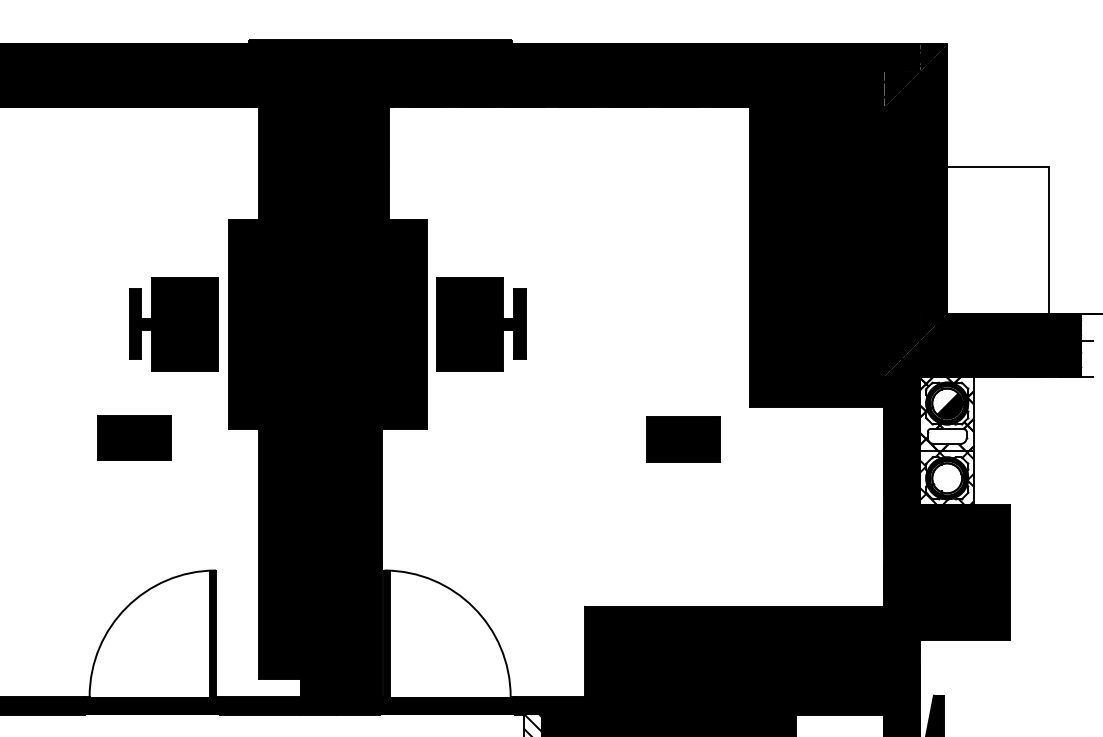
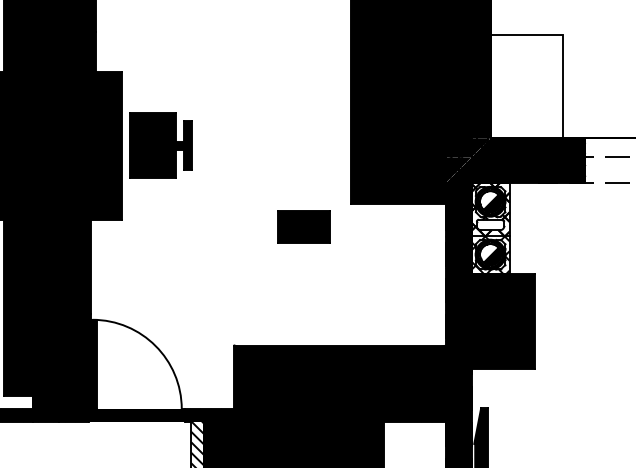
fill: (949, 480) -> (492, 256), added

